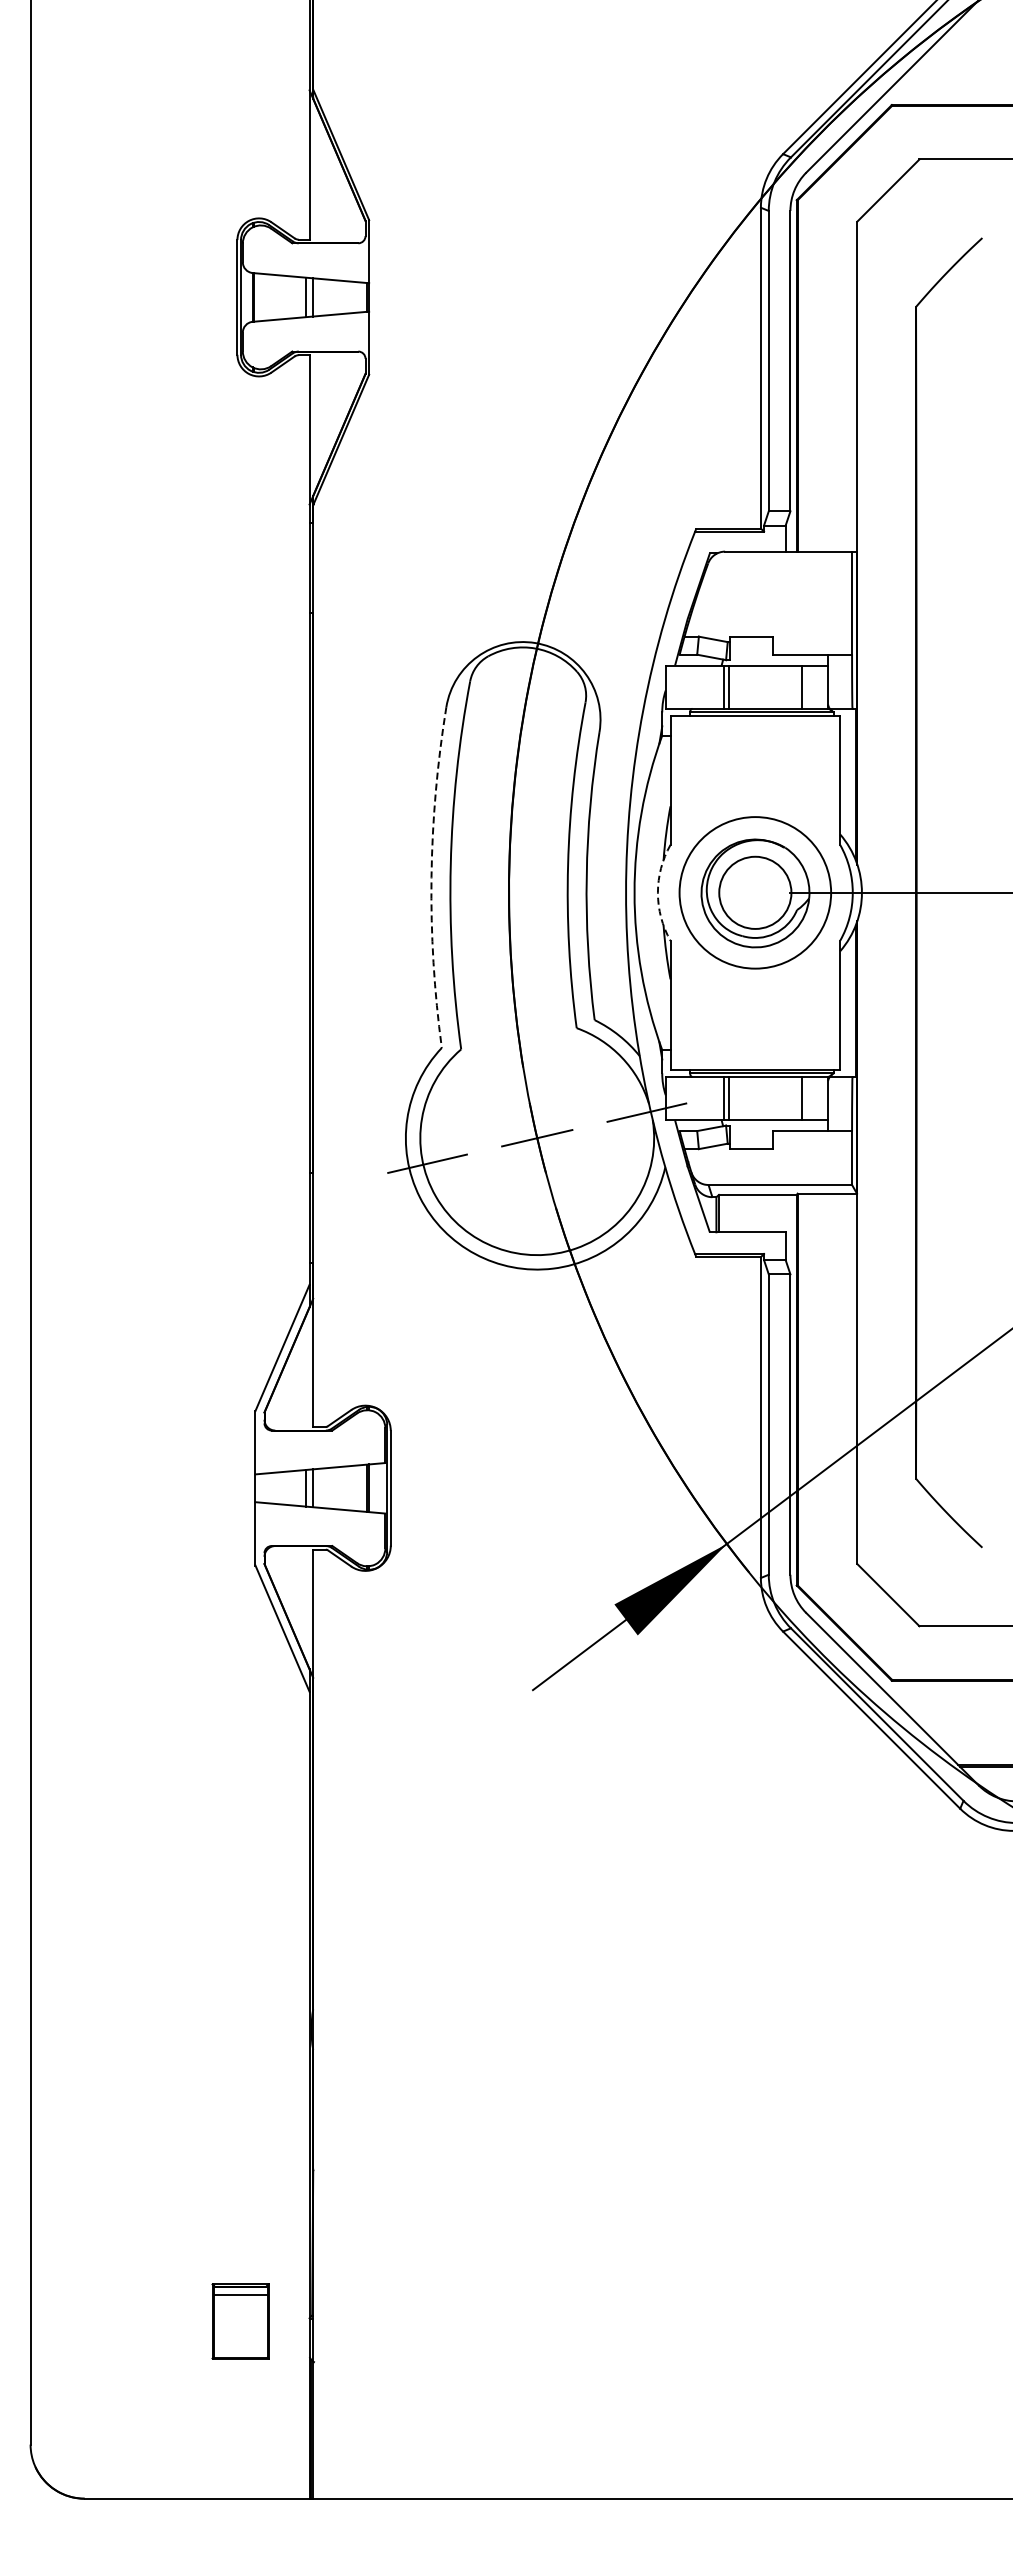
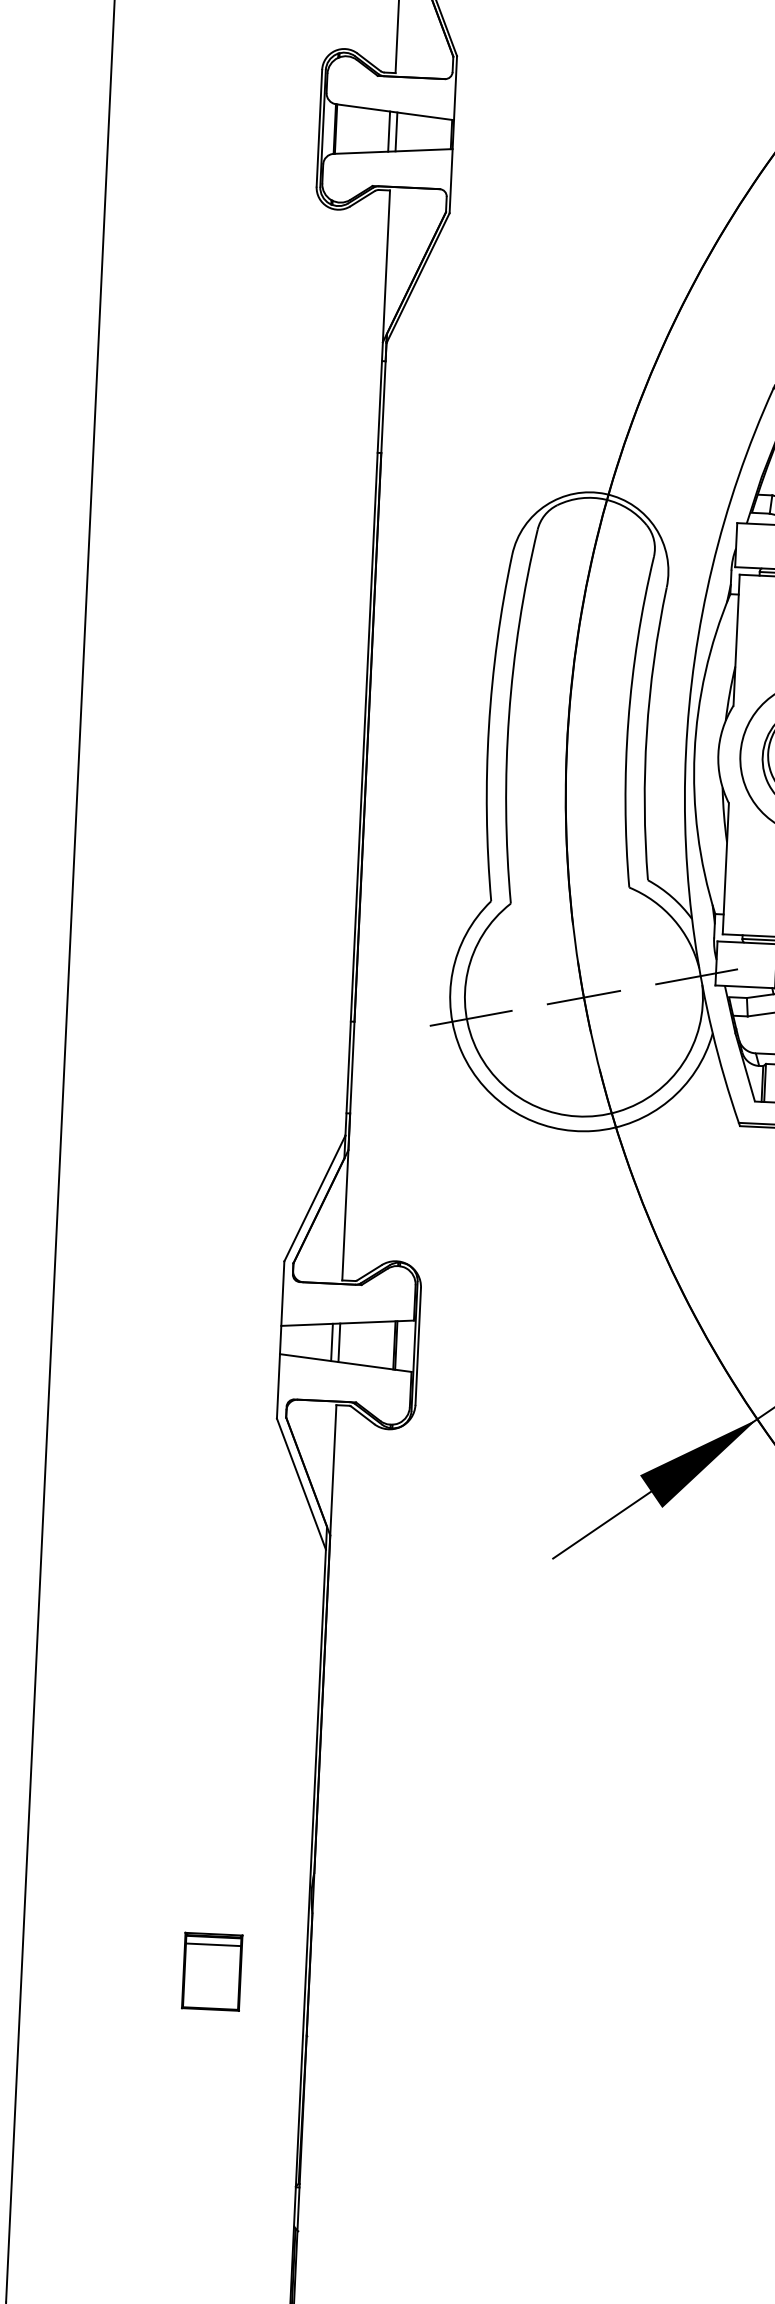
arc: (431, 877) -> (488, 727), dashed -> solid
arc: (657, 892) -> (717, 753), dashed -> solid
part: (240, 2321) -> (212, 1971), moved

